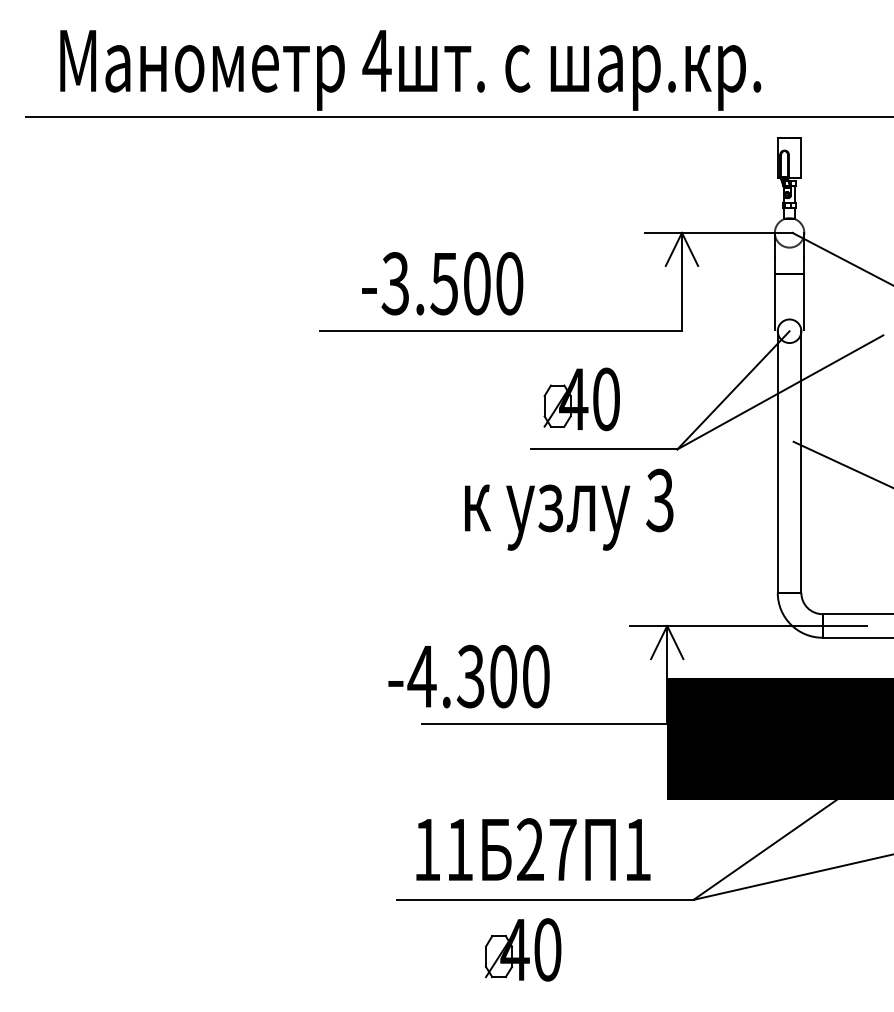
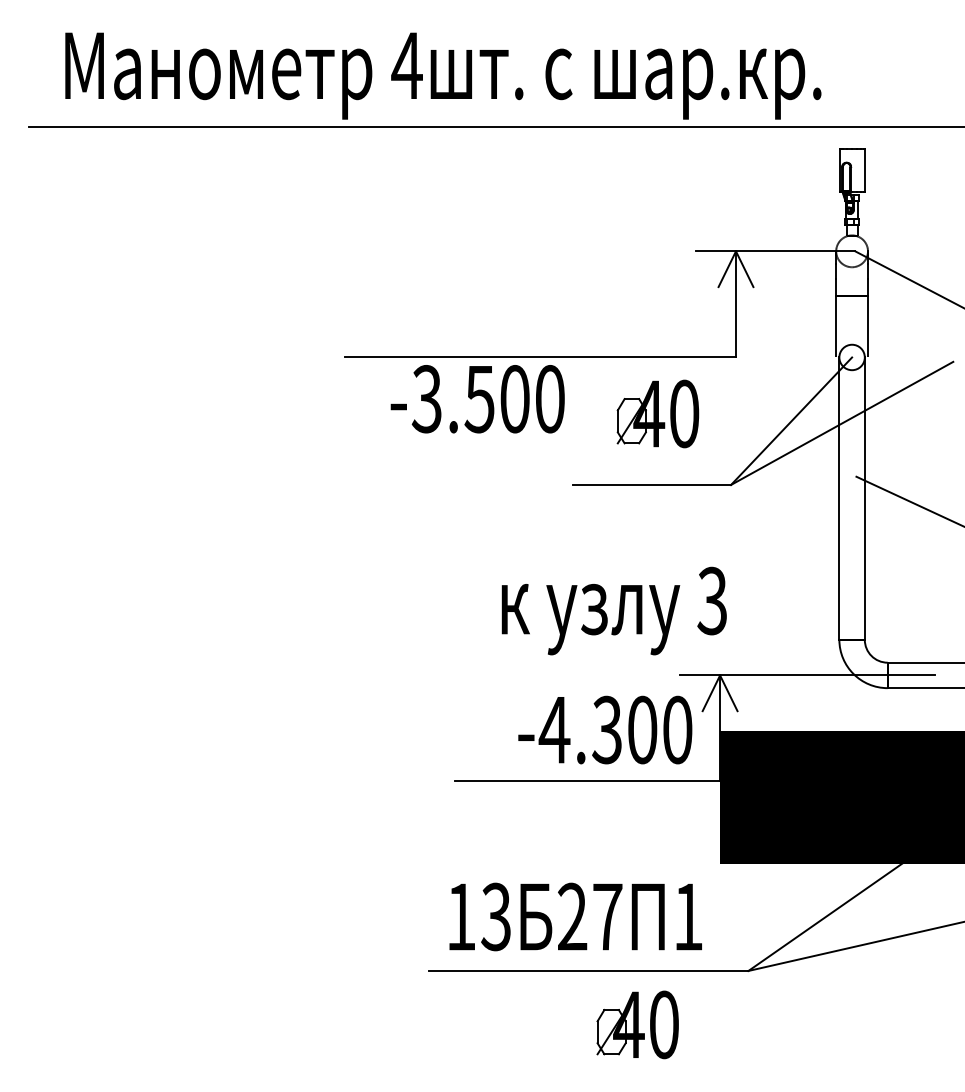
text: (442, 284) -> (477, 399), moved
part: (581, 398) -> (657, 413), moved
text: (568, 509) -> (613, 610), moved
text: (469, 676) -> (605, 729), moved
text: (459, 849) -> (495, 916), 11 -> 13
part: (523, 949) -> (637, 1024), moved

